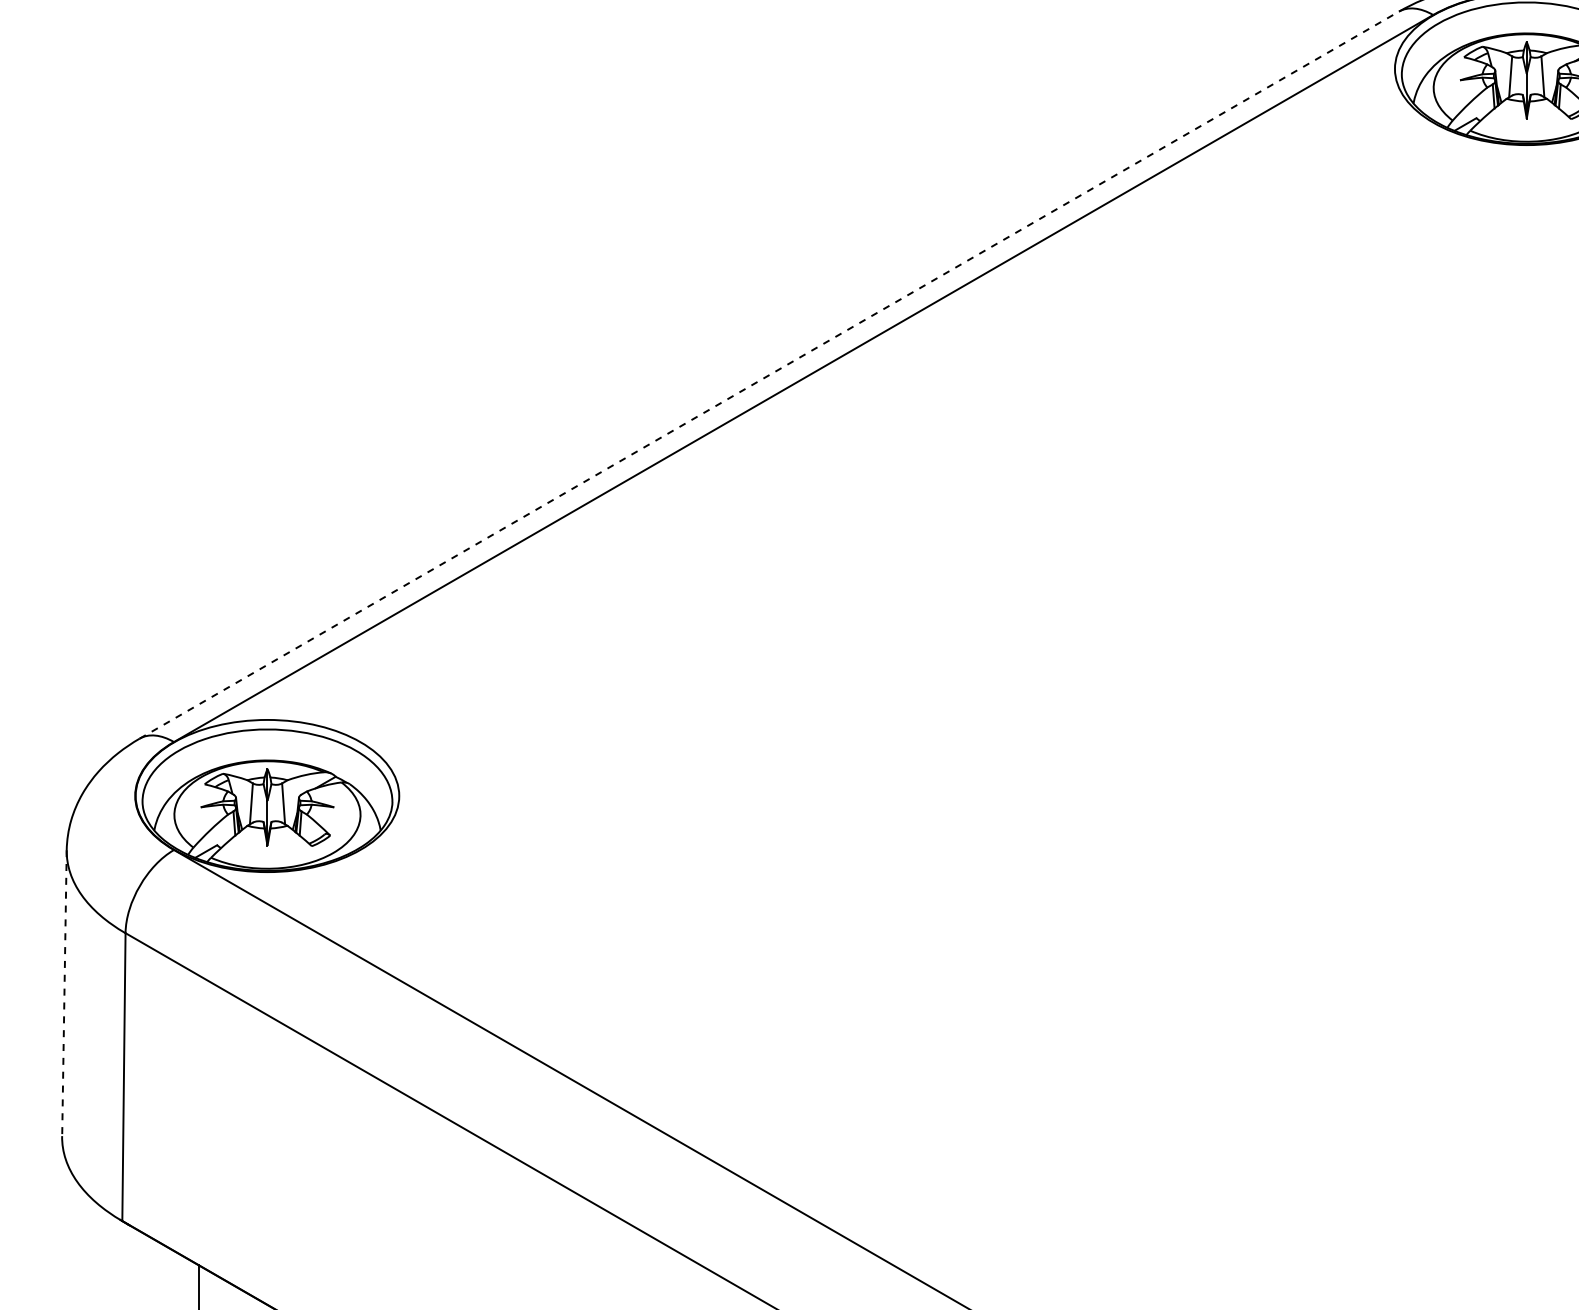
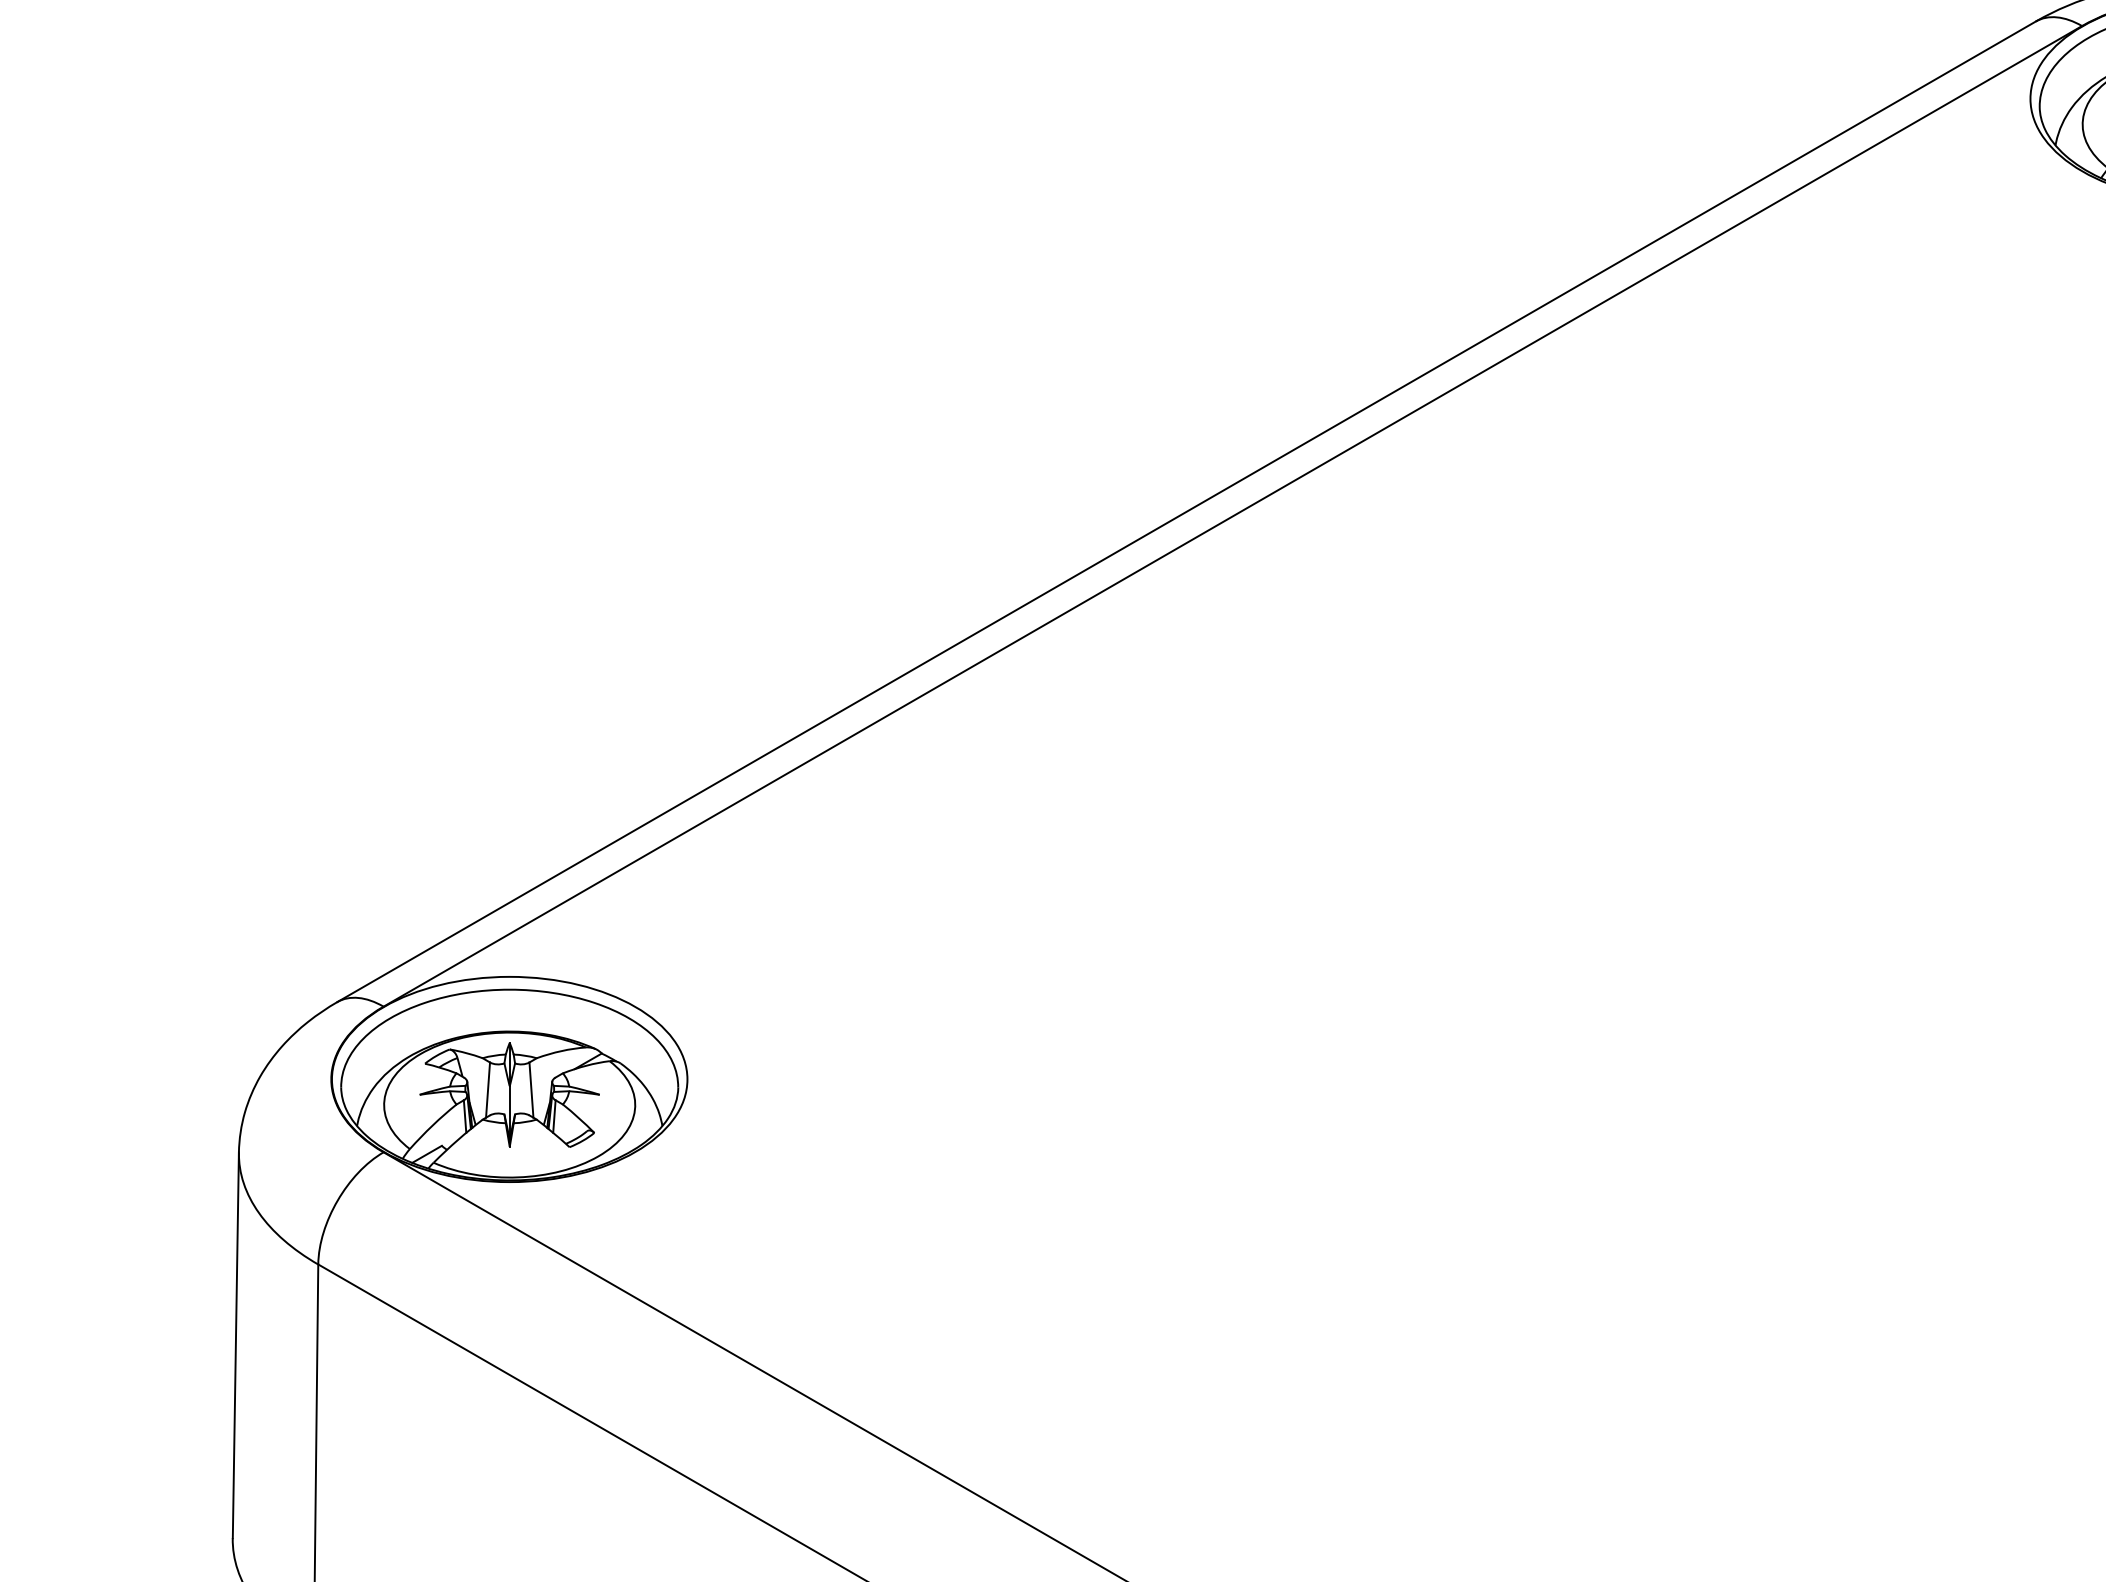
line: (769, 374) -> (1186, 510), dashed -> solid
line: (64, 993) -> (235, 1345), dashed -> solid

